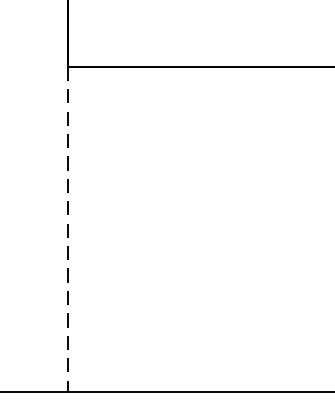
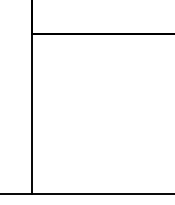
line: (67, 230) -> (31, 114), dashed -> solid

